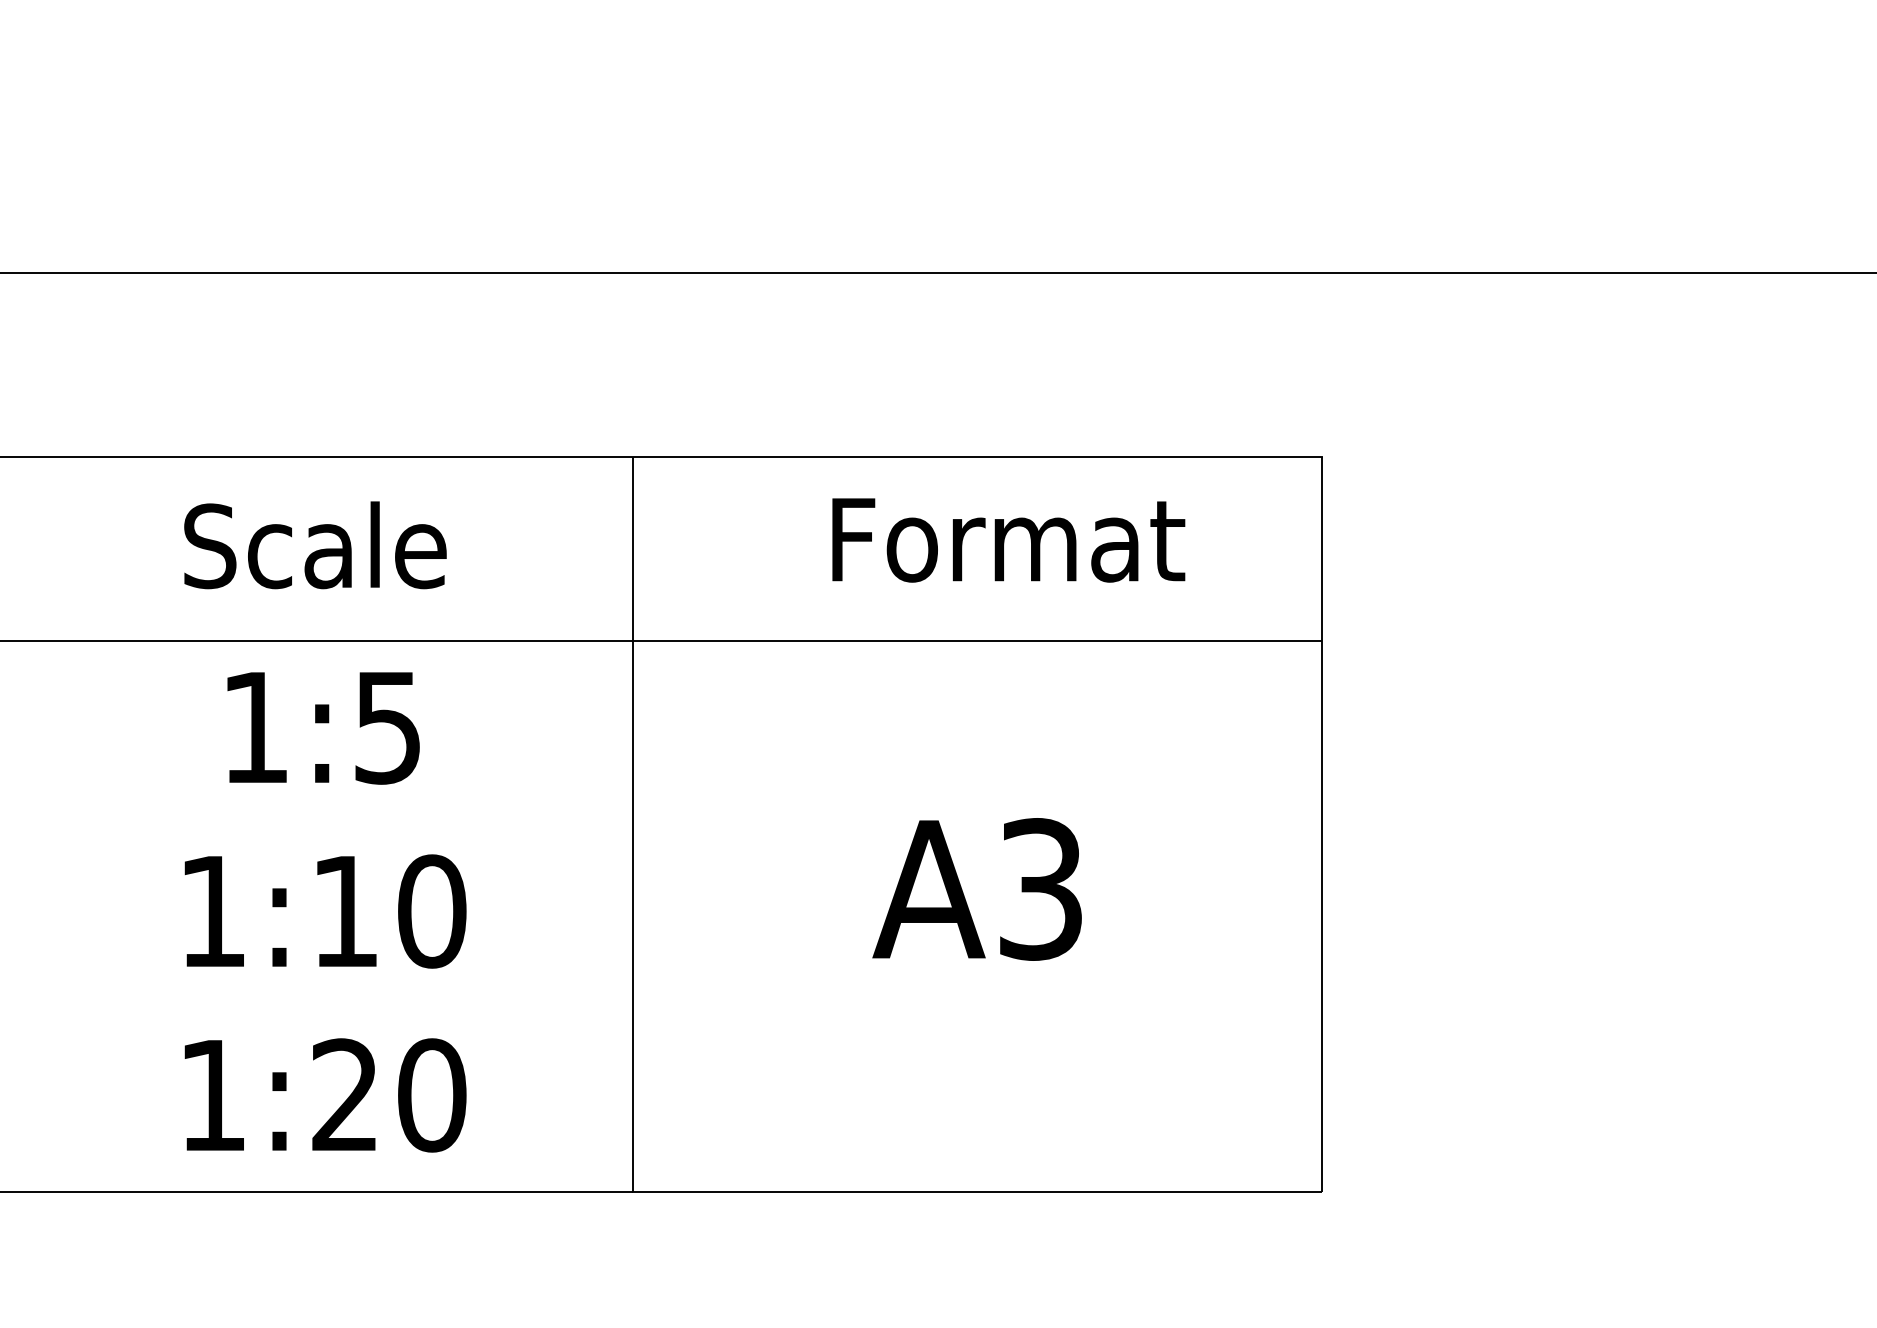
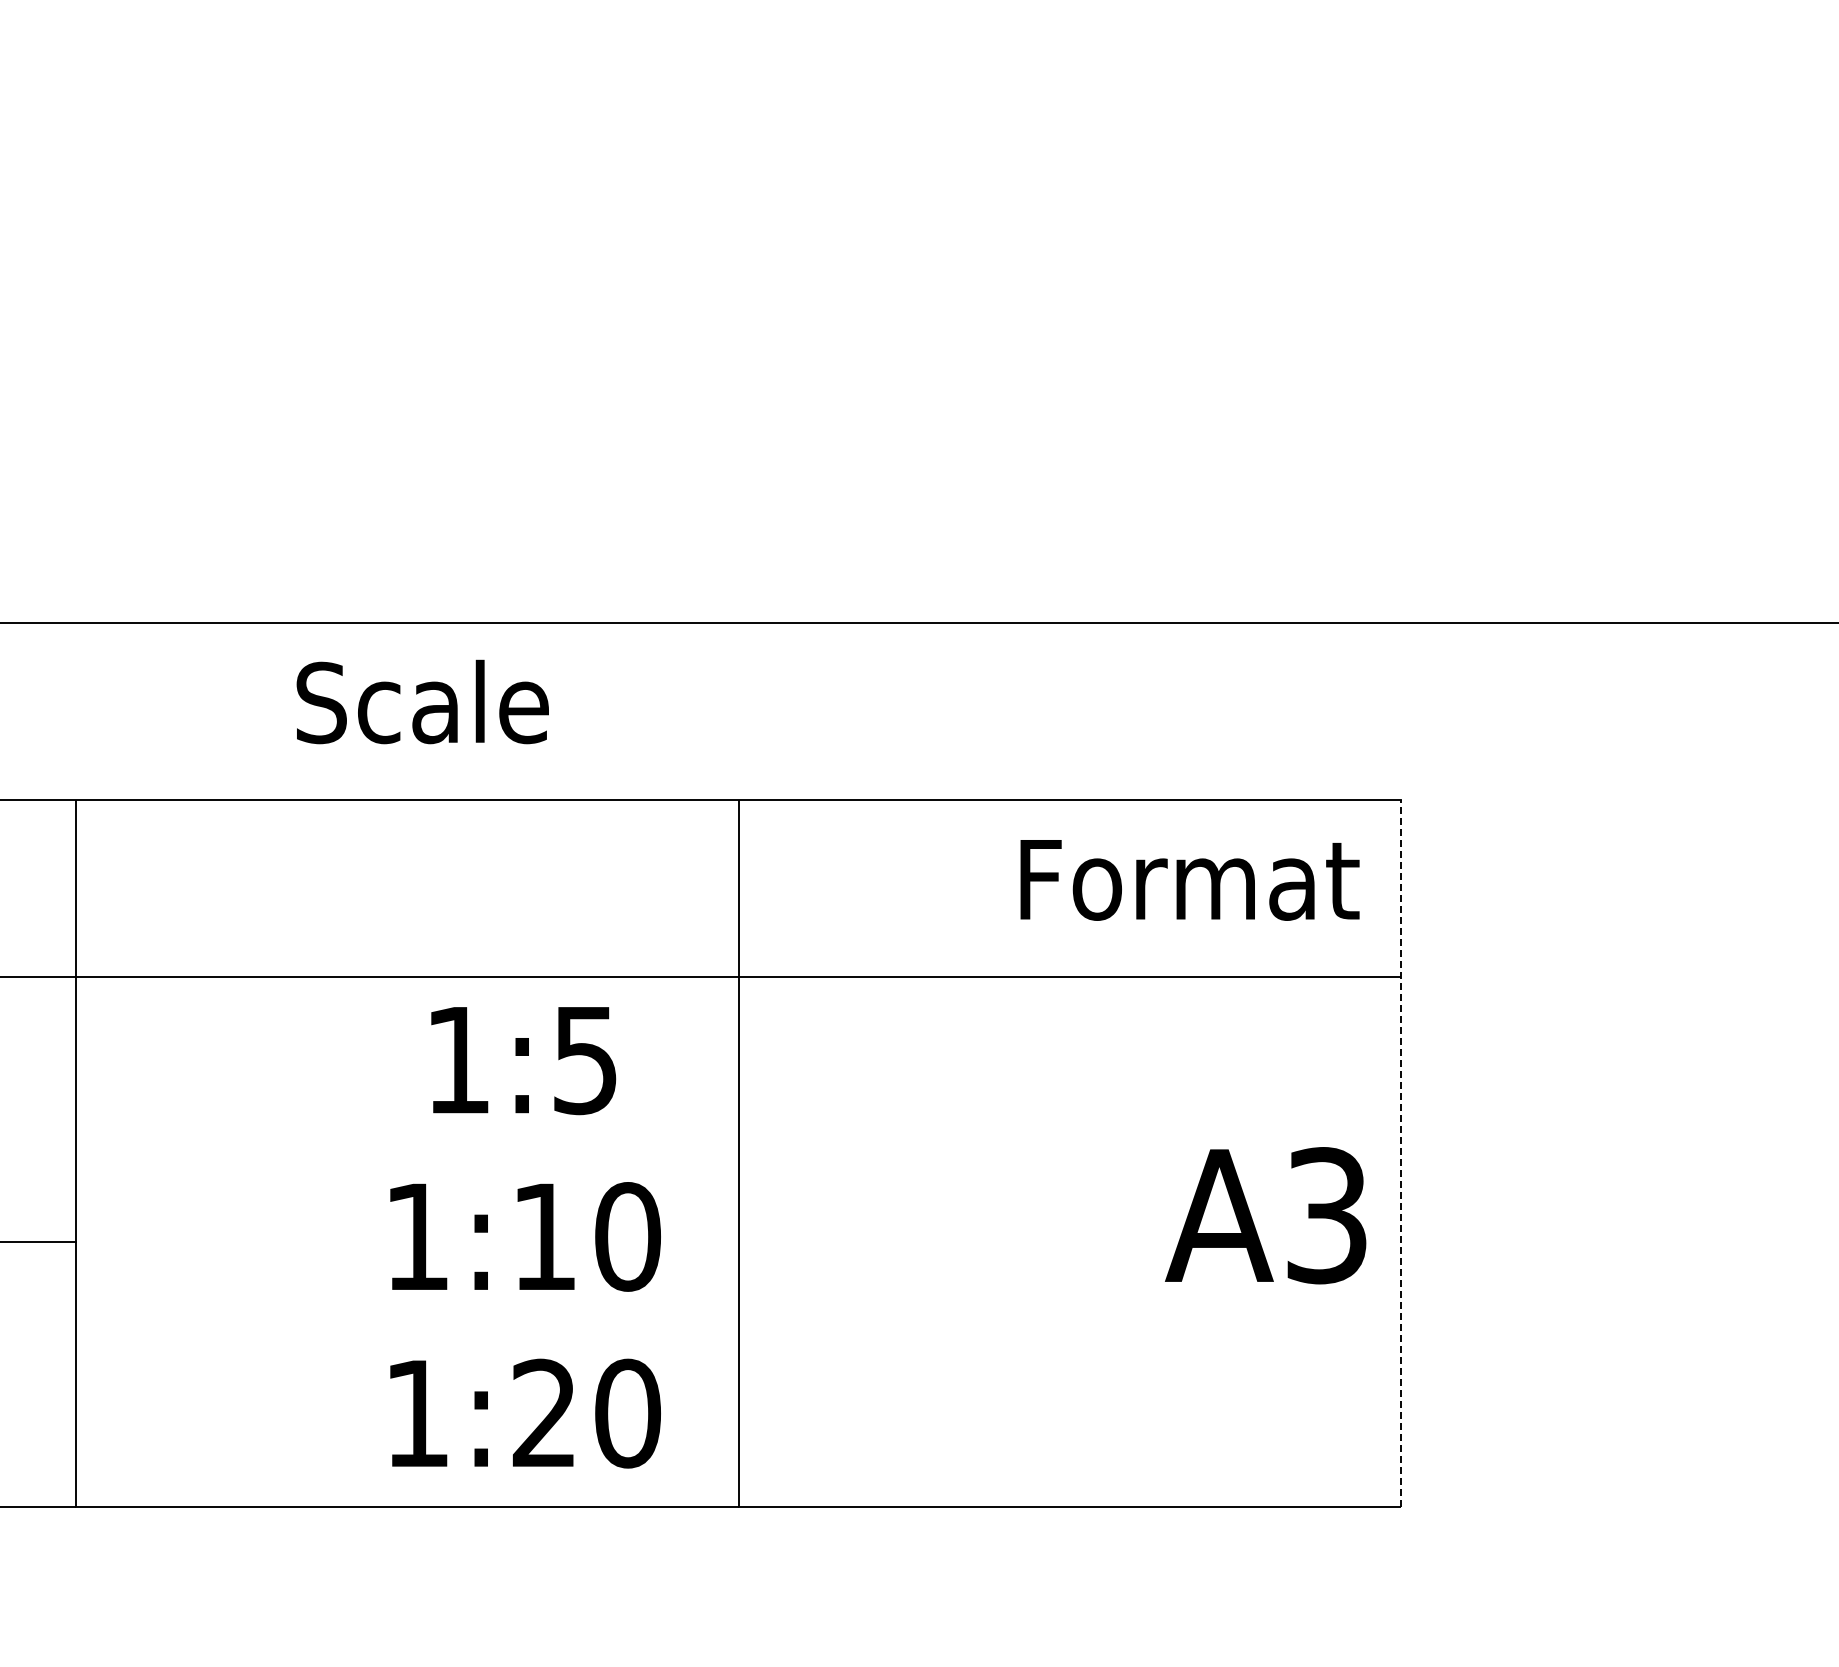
text: (1008, 540) -> (1189, 880), moved
text: (315, 544) -> (422, 701), moved
line: (1322, 823) -> (1401, 1152), solid -> dashed
text: (977, 889) -> (1265, 1215), moved
text: (325, 912) -> (525, 1237), moved

